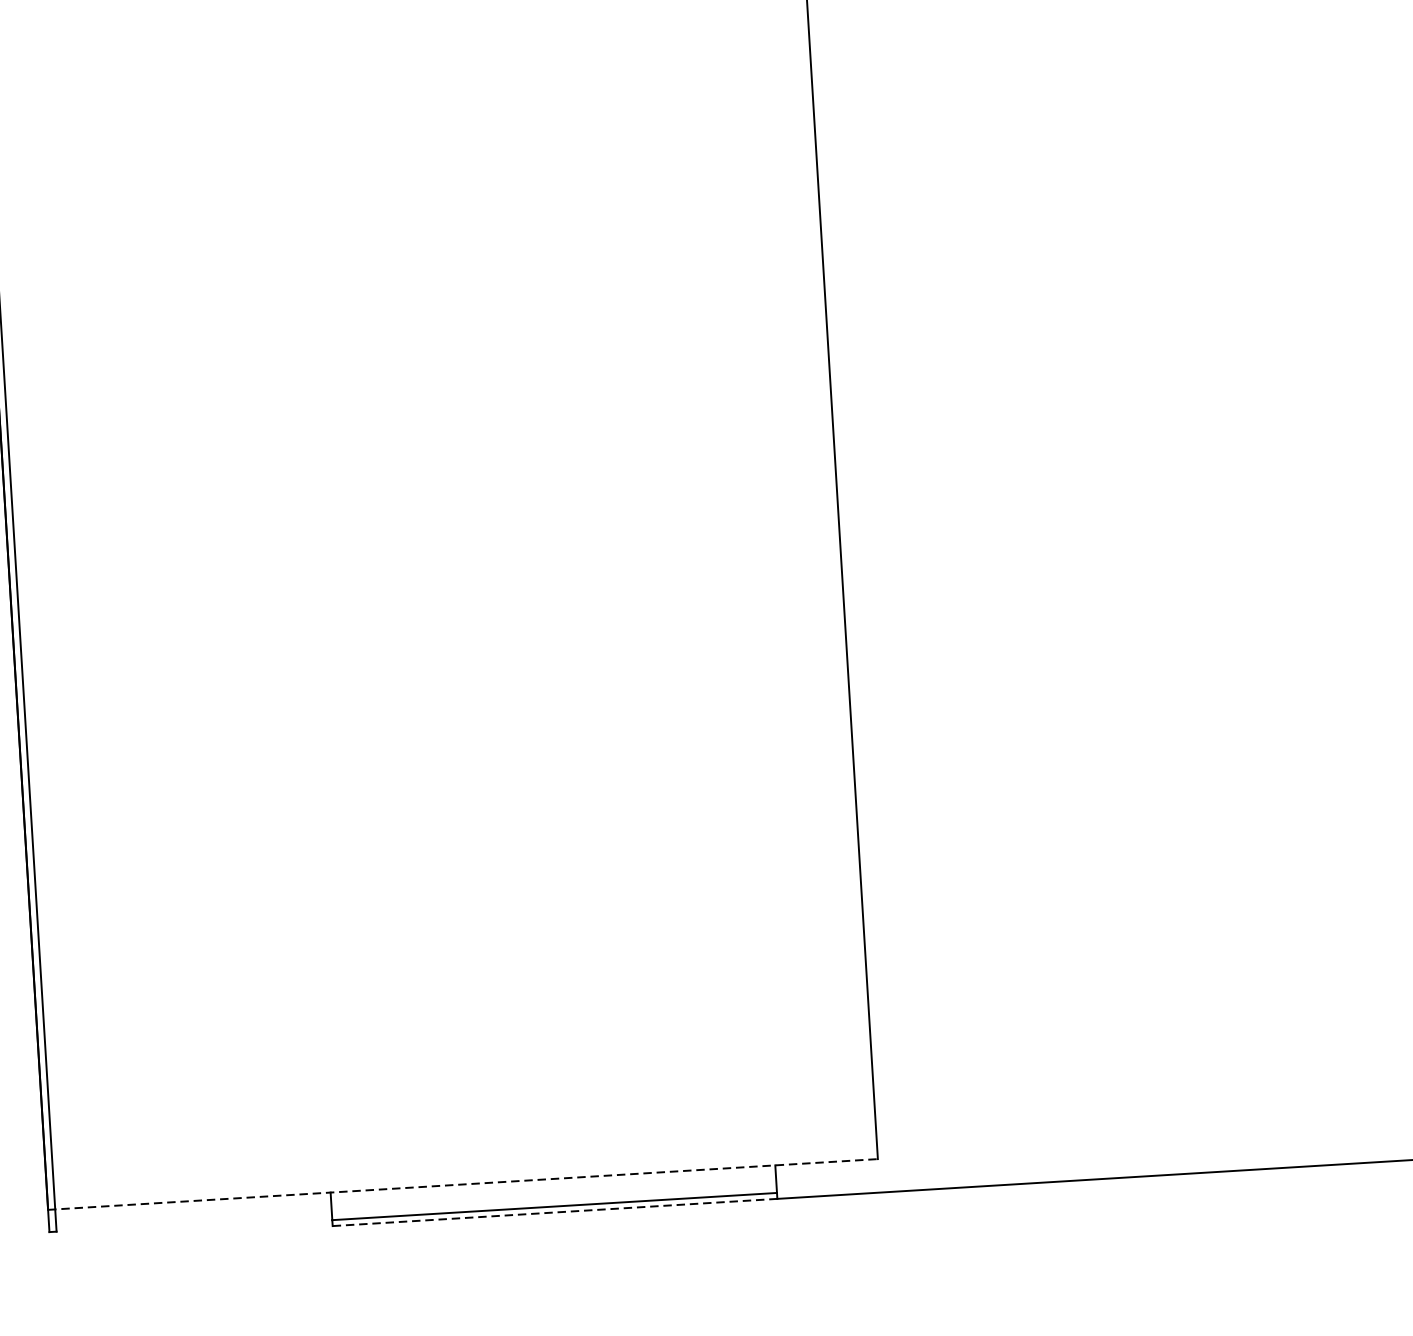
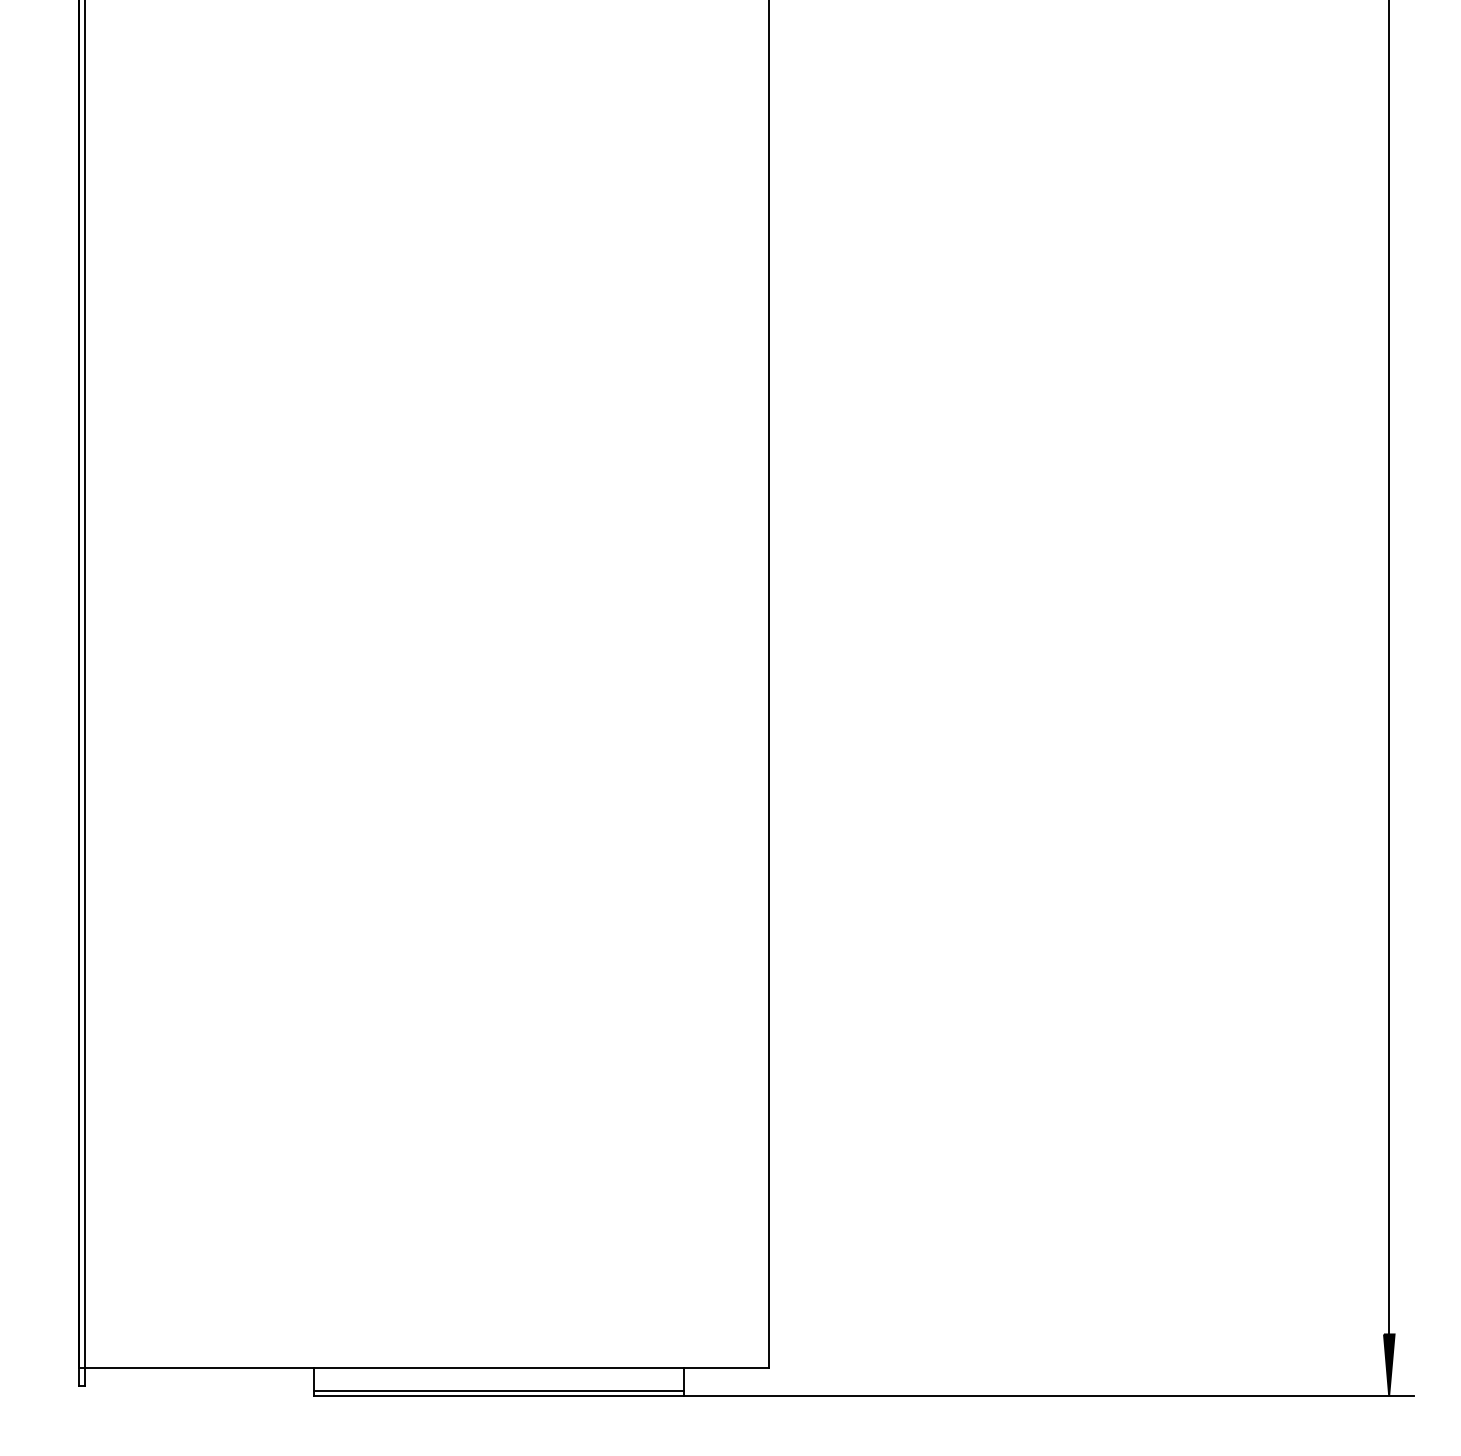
line: (463, 1183) -> (424, 1367), dashed -> solid
line: (554, 1212) -> (498, 1395), dashed -> solid

